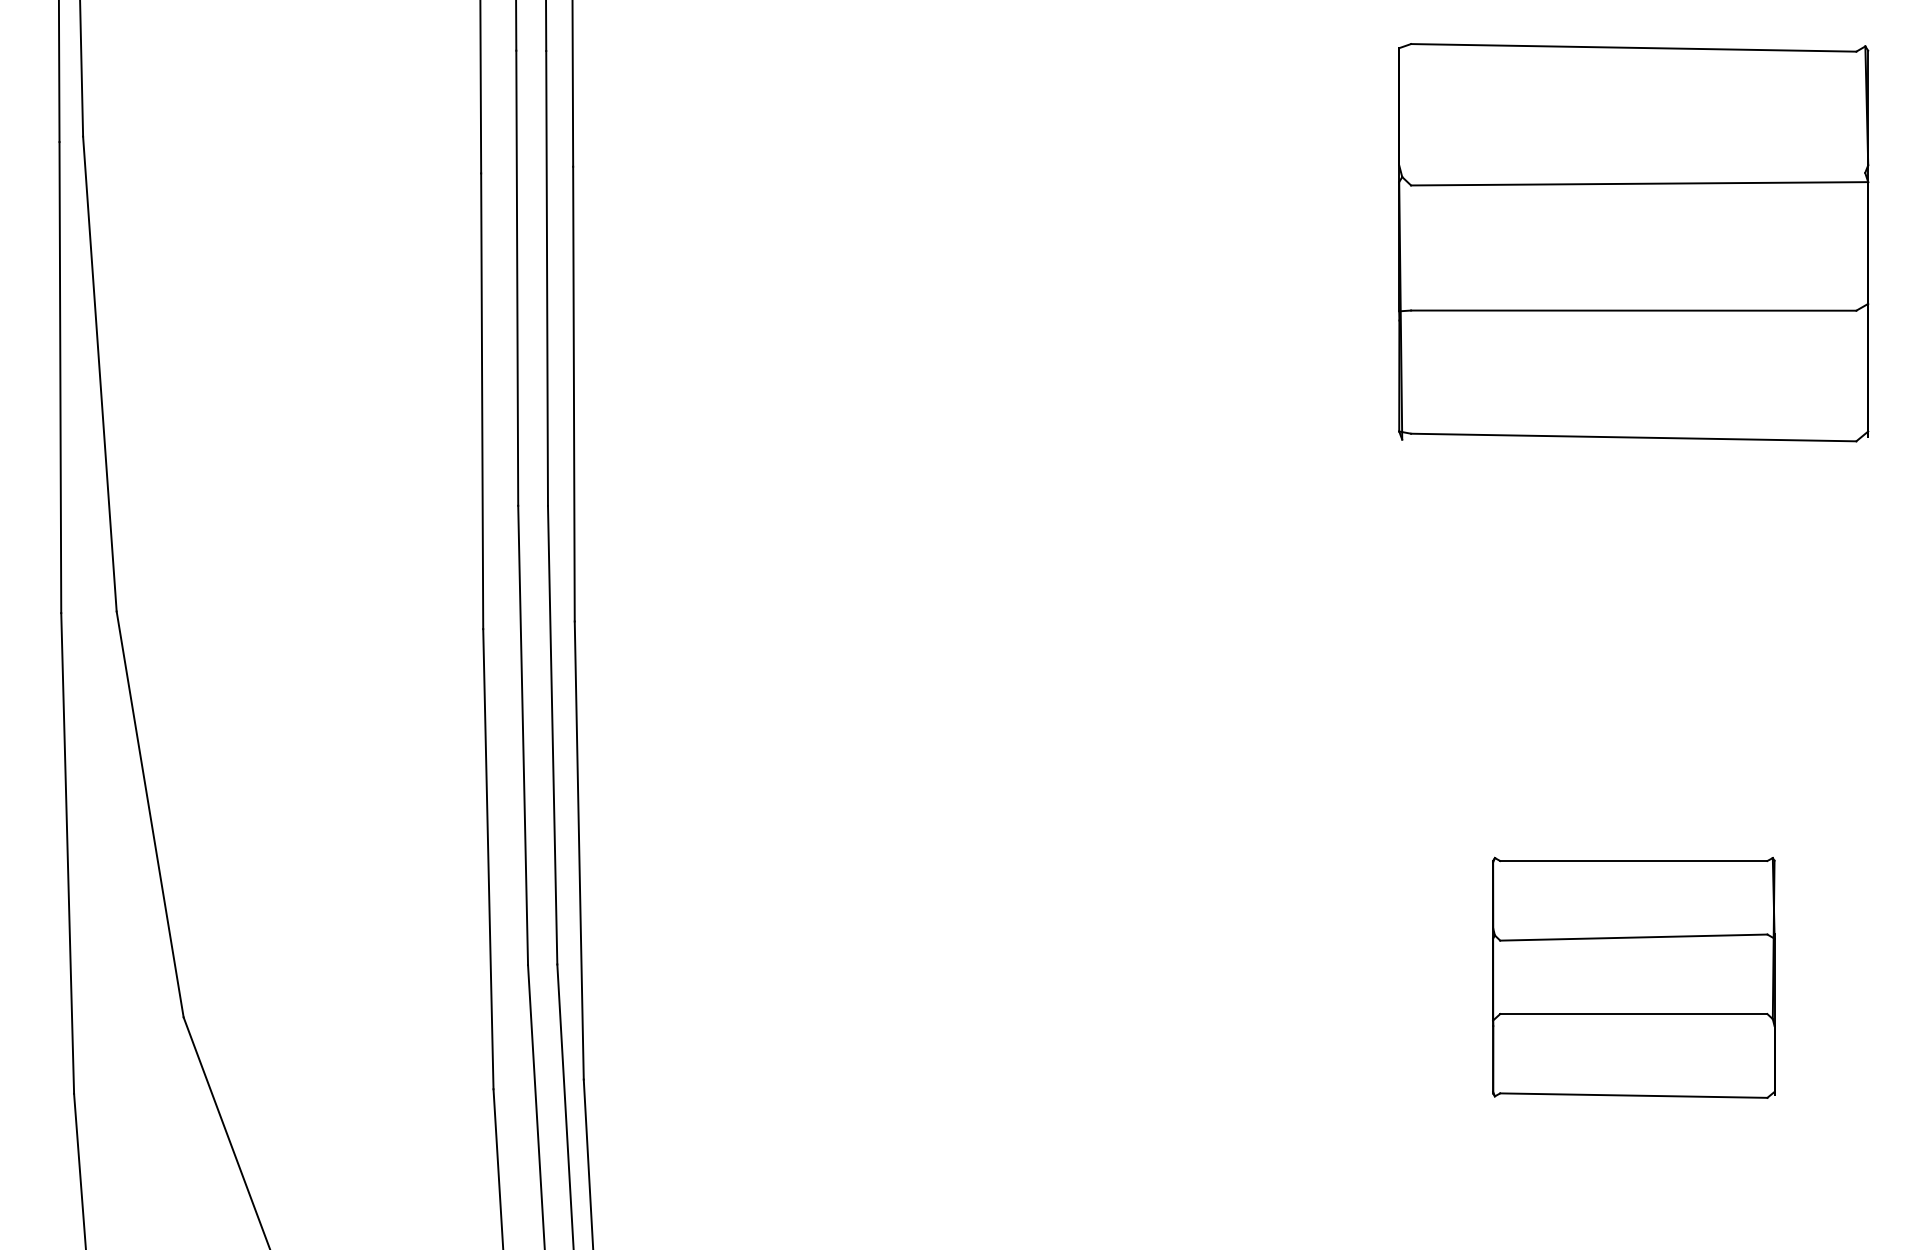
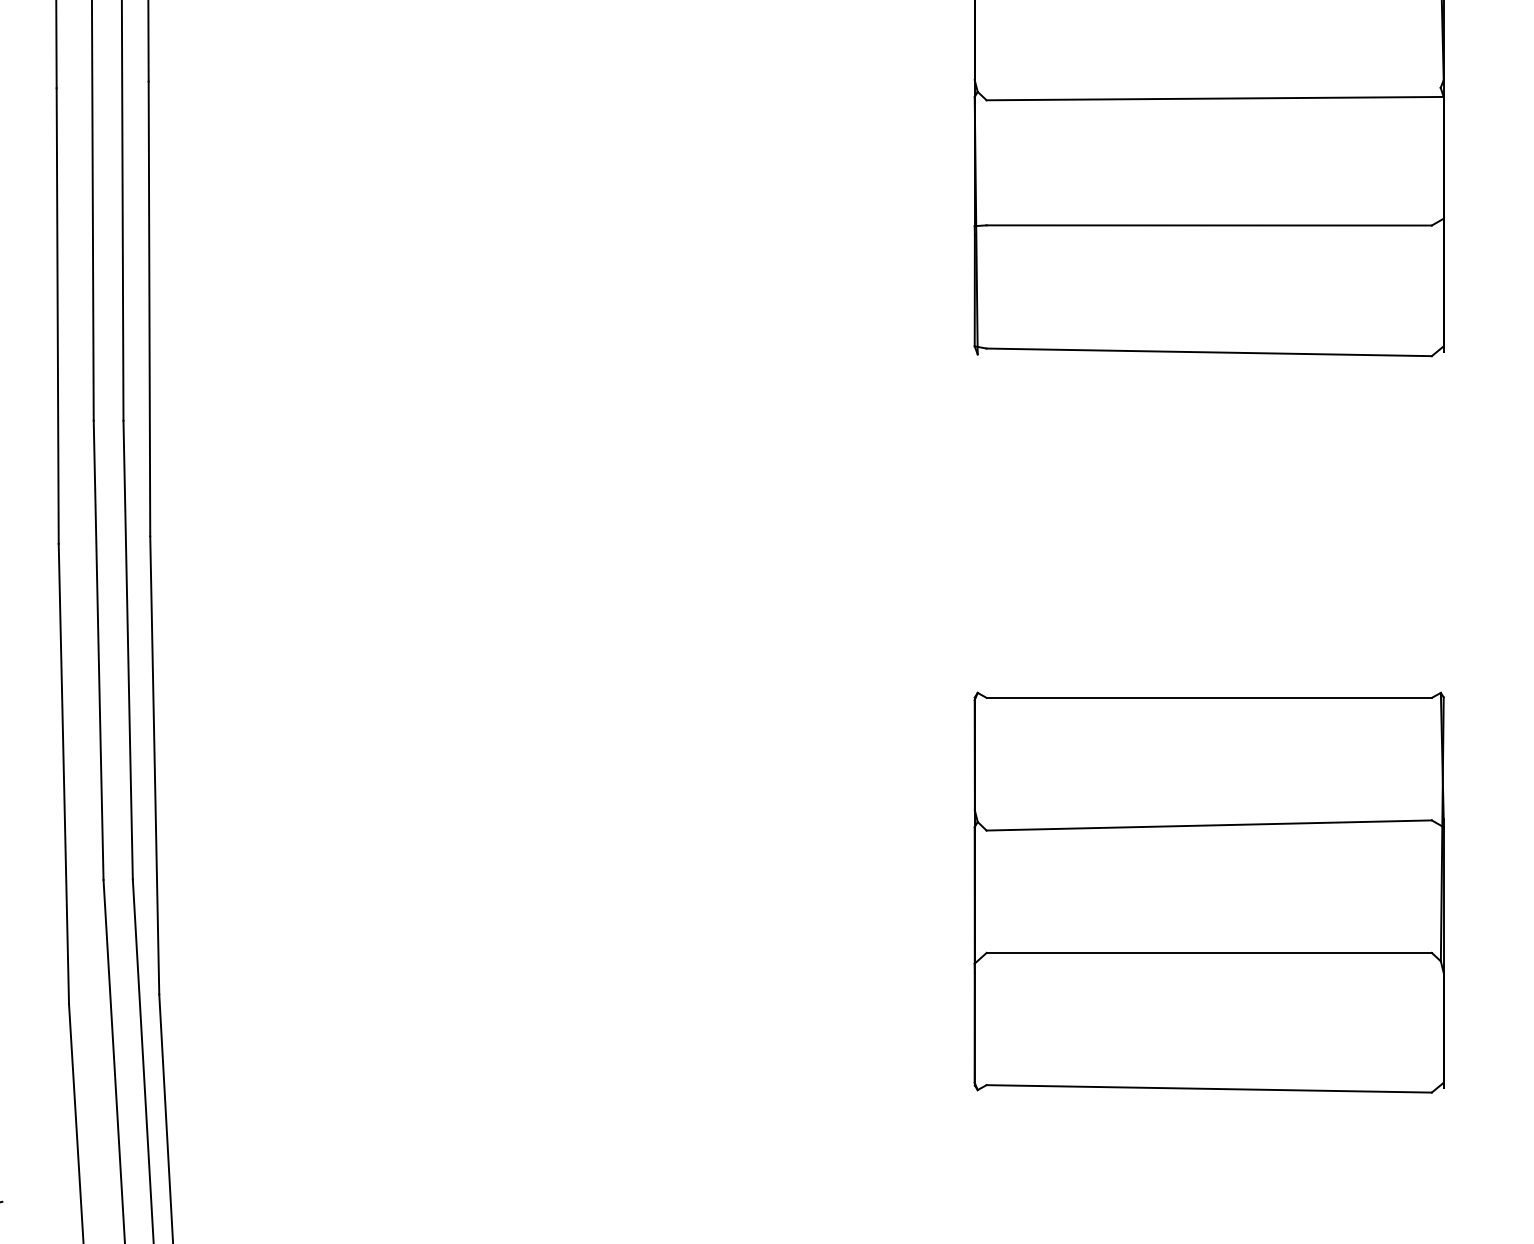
part: (1633, 977) -> (1209, 892), size x1.67

